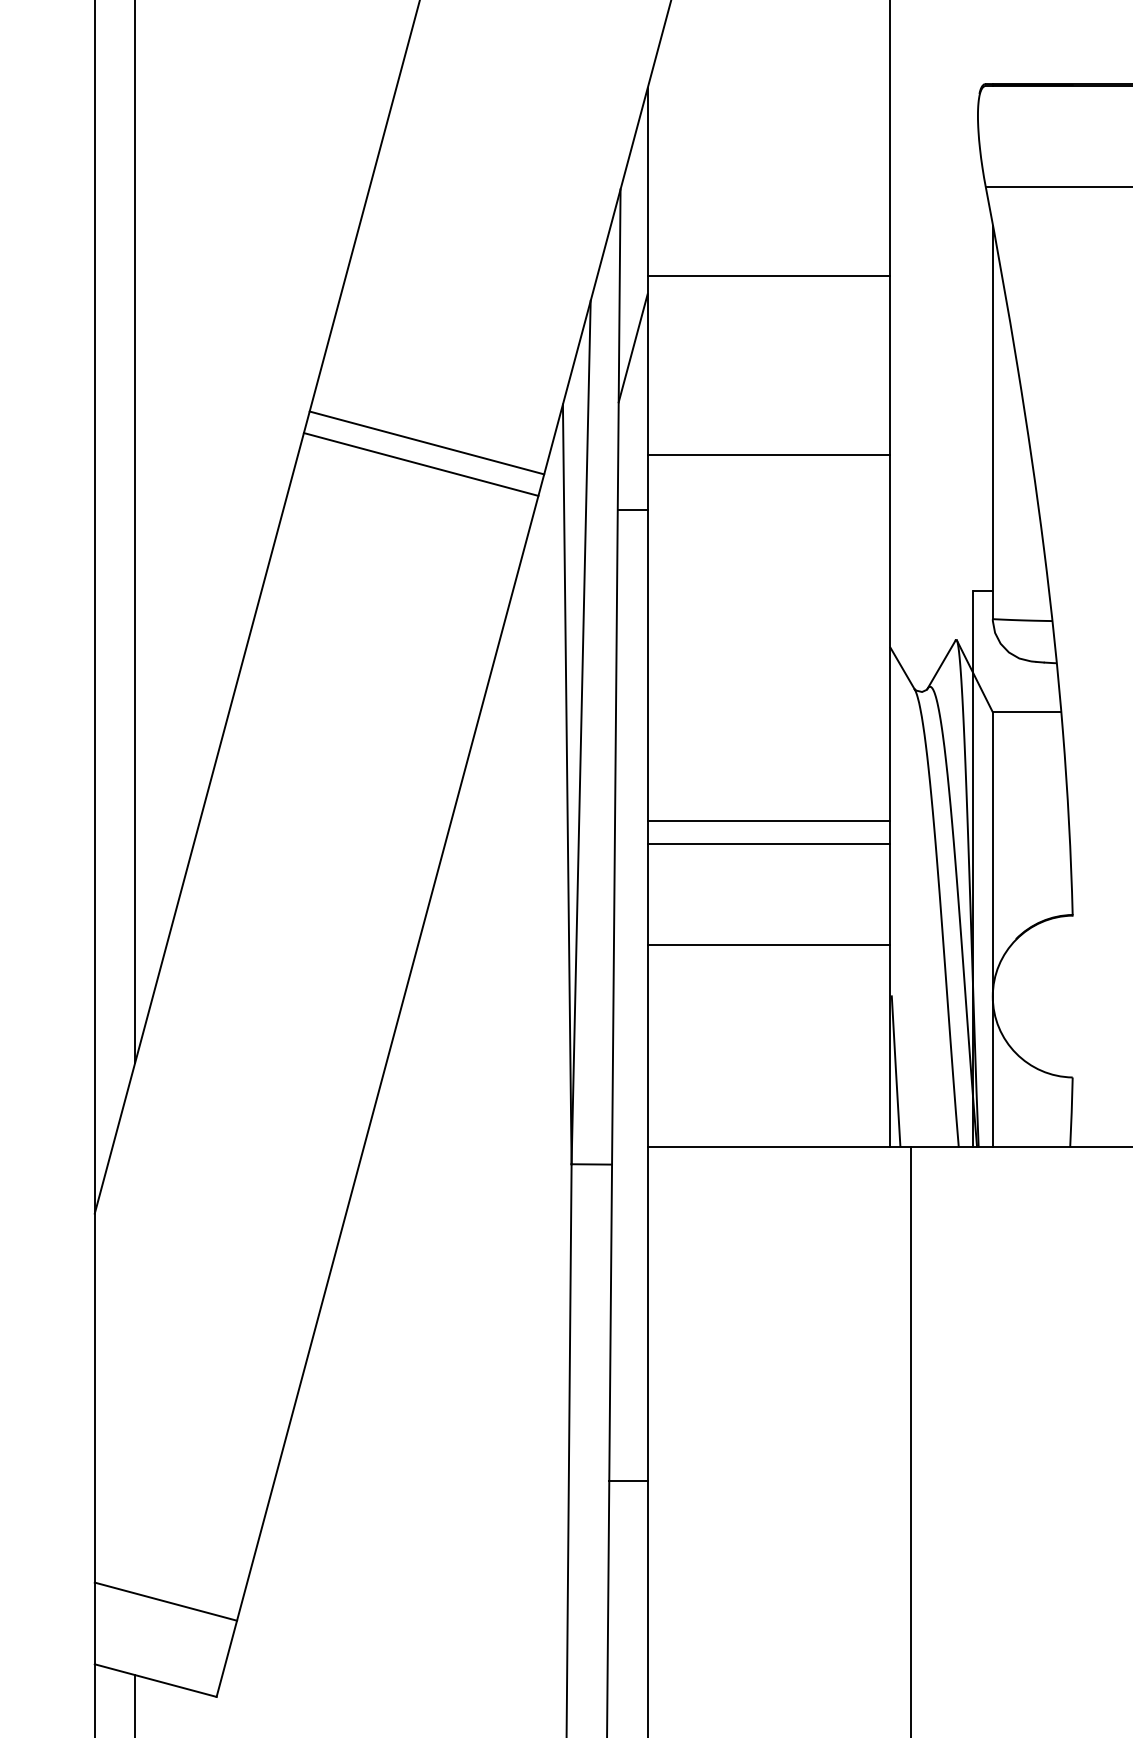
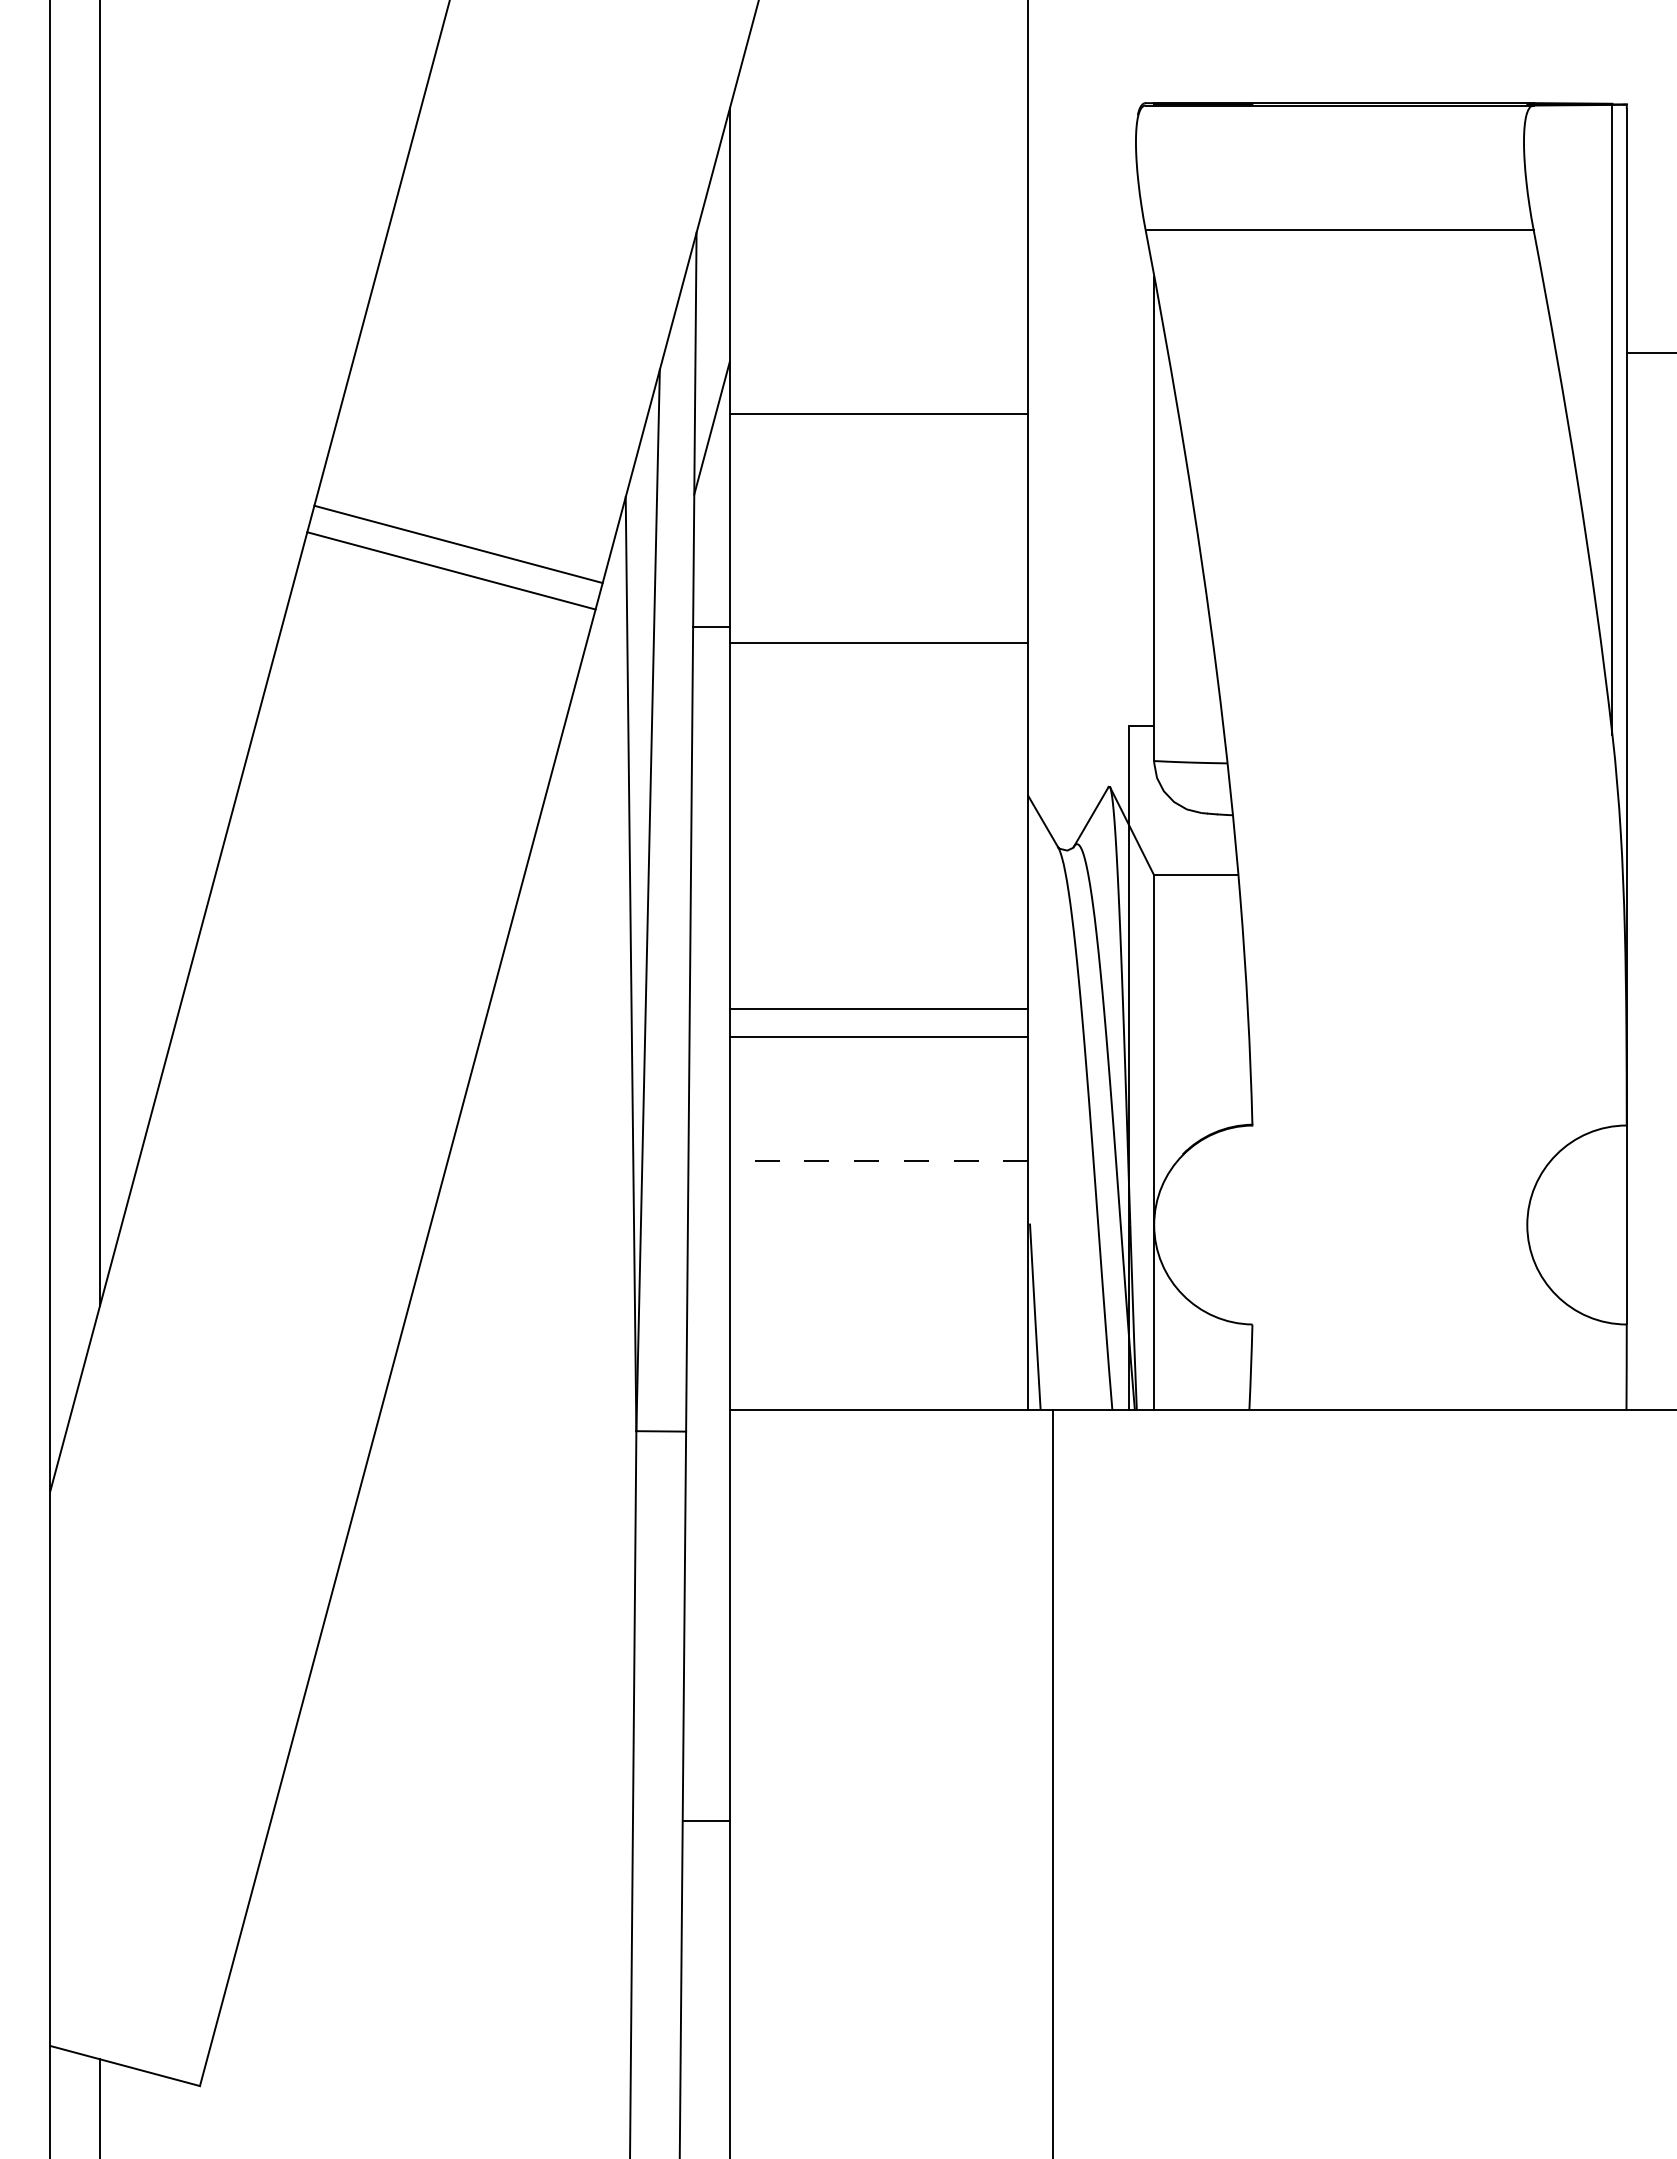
line: (768, 276) -> (878, 414), moved
line: (768, 455) -> (878, 642), moved
line: (768, 944) -> (878, 1161), solid -> dashed
line: (165, 1601) -> (137, 1968), removed

